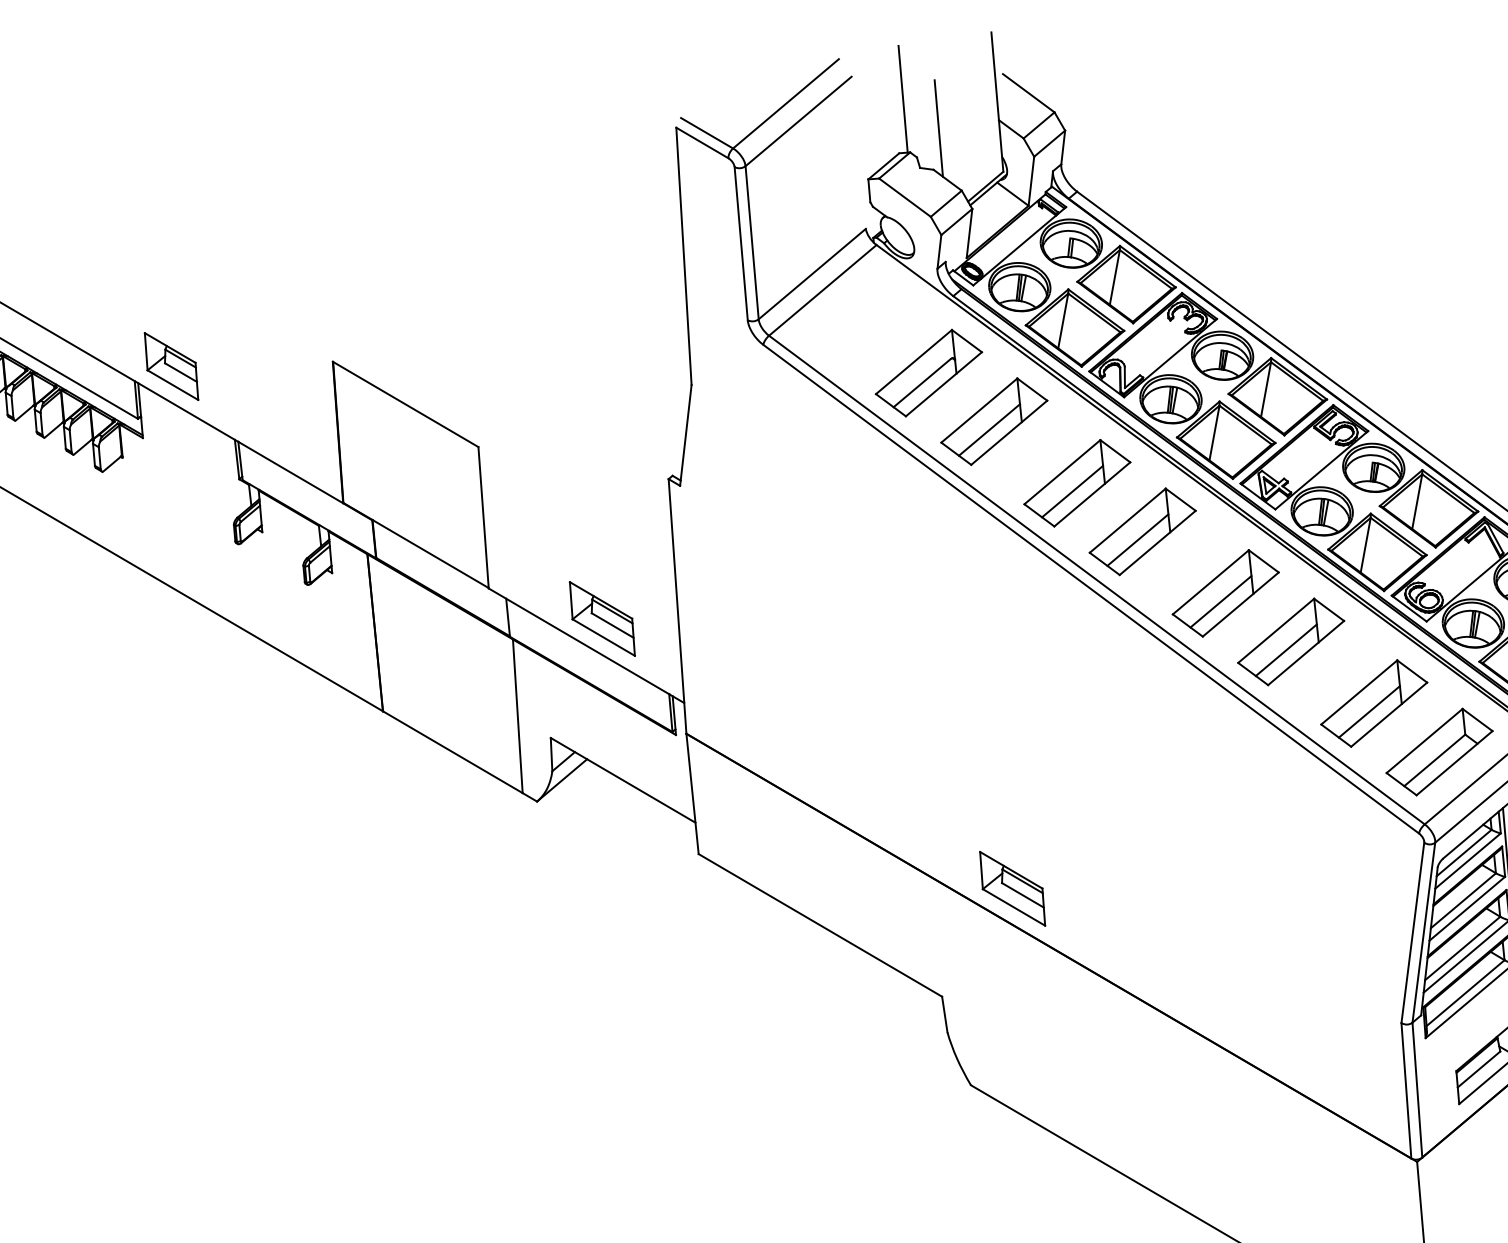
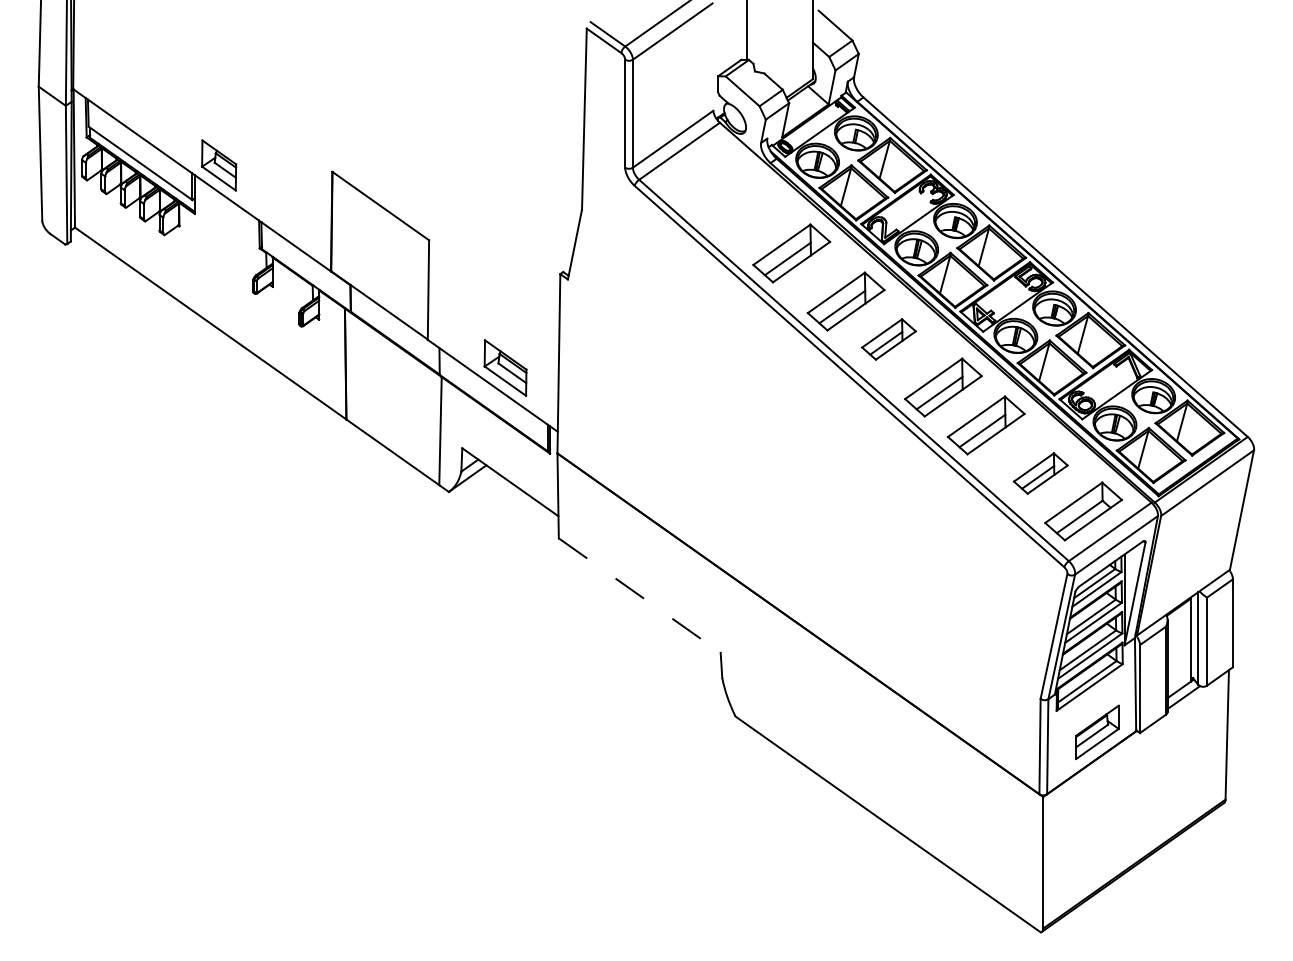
line: (938, 127) -> (770, 44), removed
part: (928, 373) -> (748, 215), removed
part: (1142, 531) -> (888, 339), size x0.7
part: (1373, 703) -> (1040, 473), size x0.7
part: (1012, 888) -> (776, 581), removed
line: (821, 925) -> (640, 595), solid -> dashed

